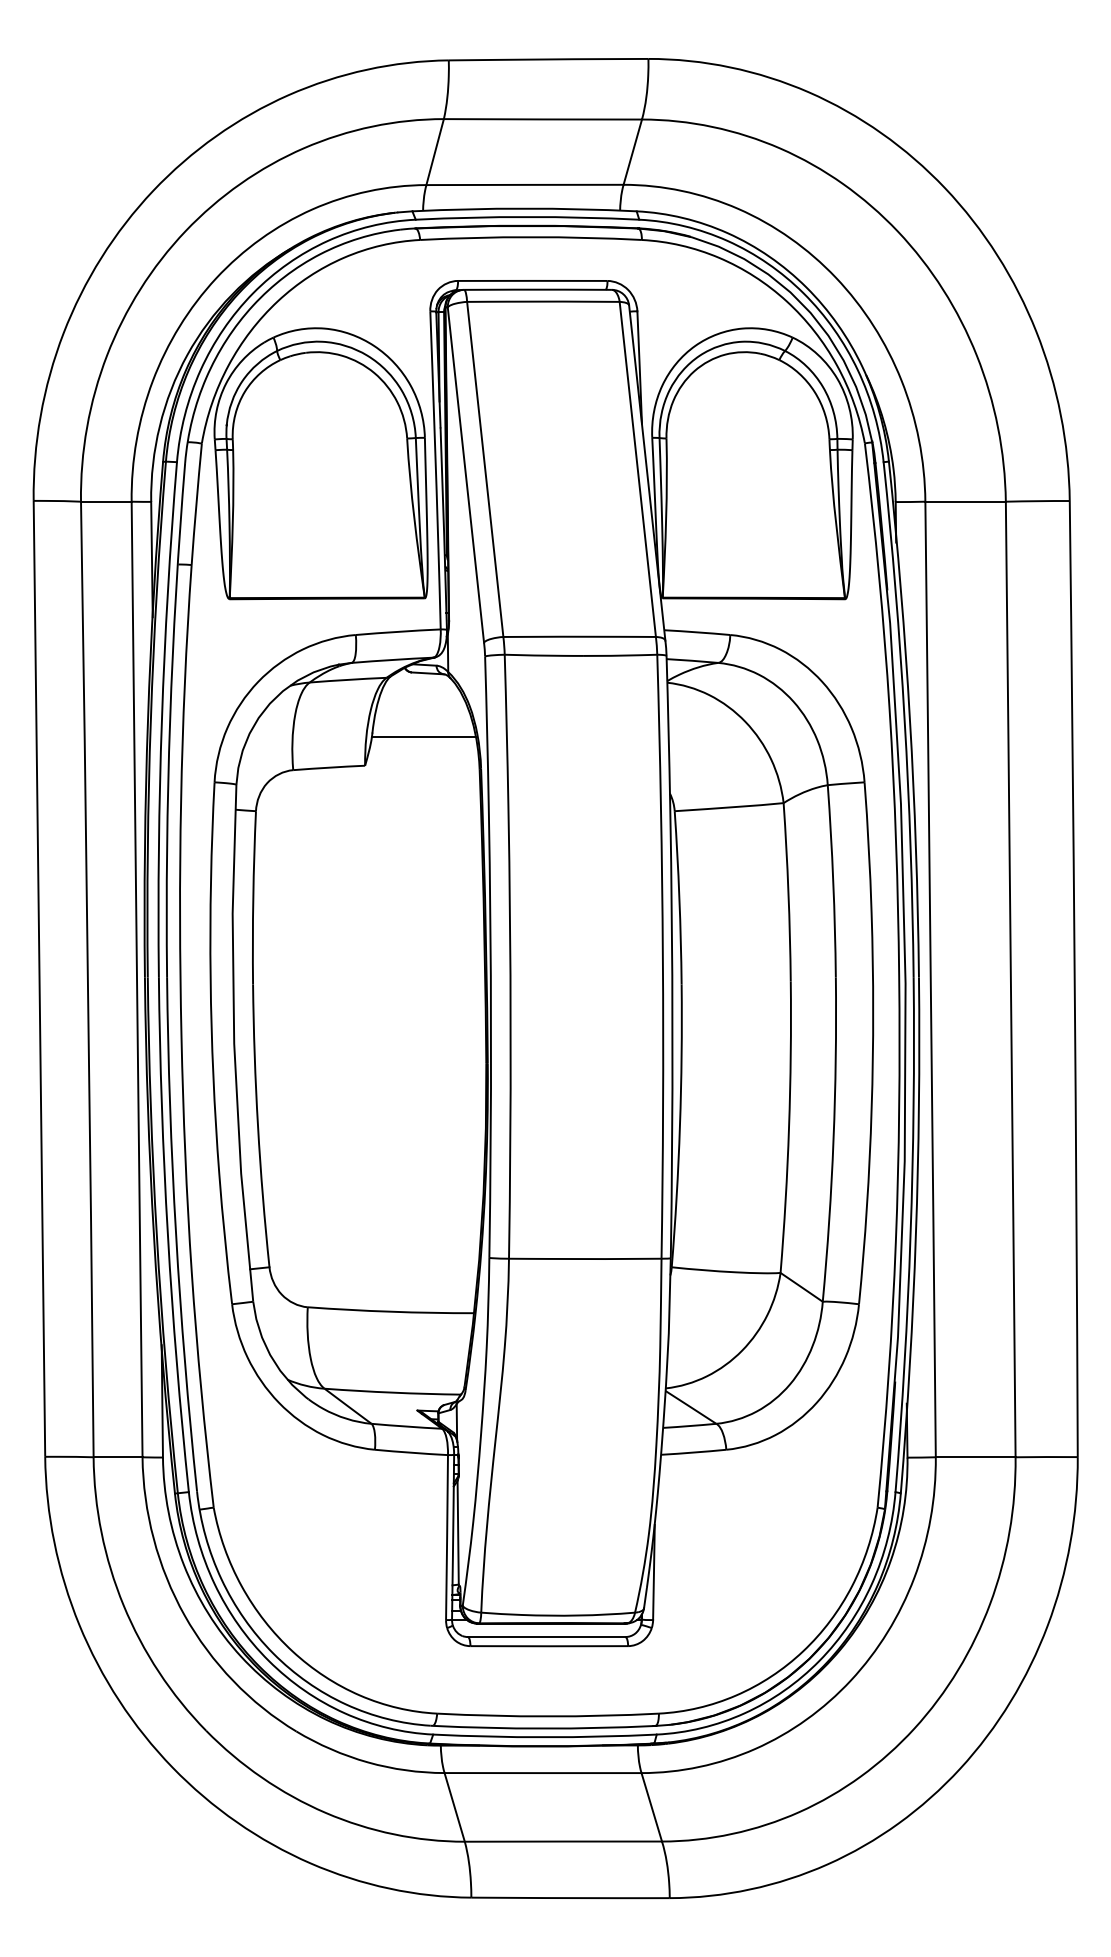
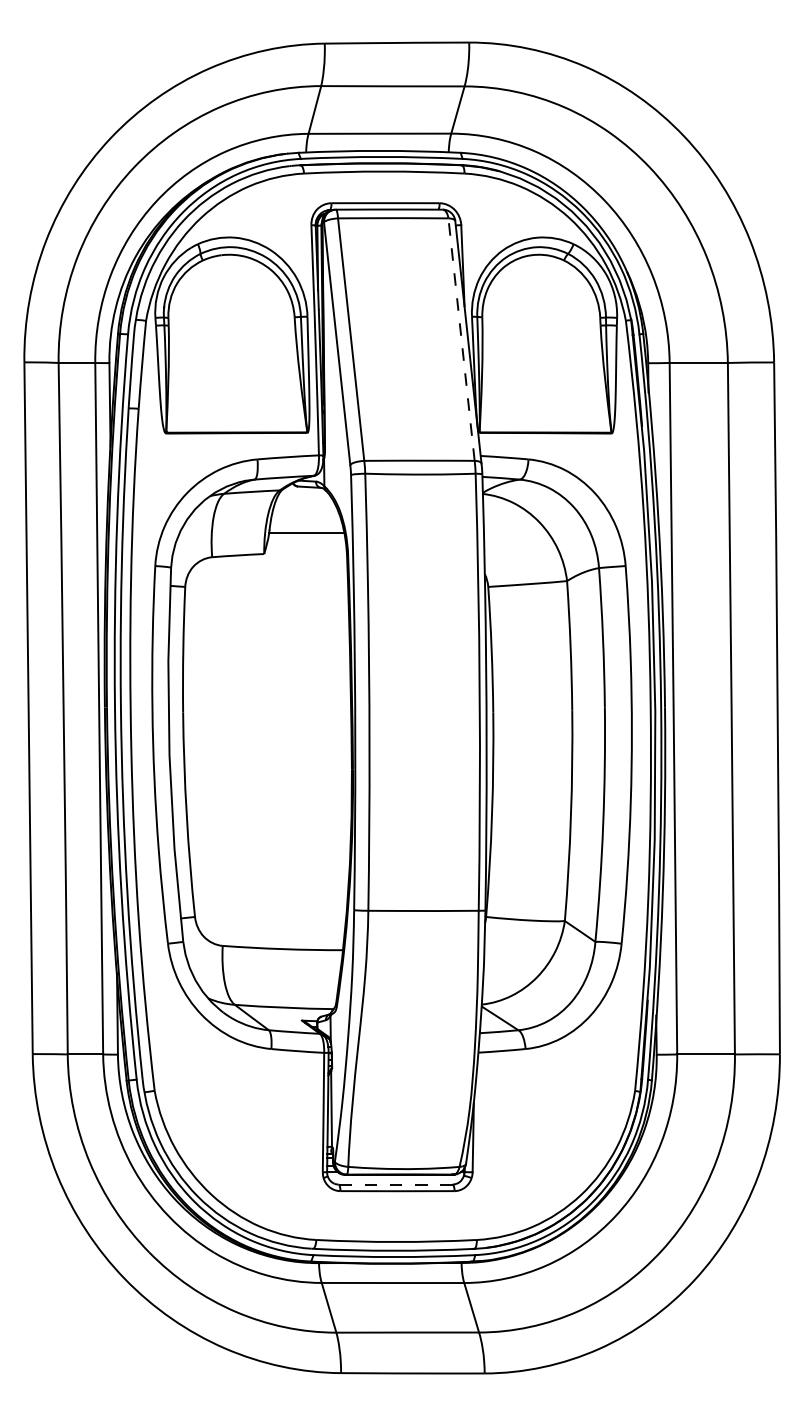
line: (637, 469) -> (461, 339), solid -> dashed
line: (546, 1636) -> (395, 1184), solid -> dashed

